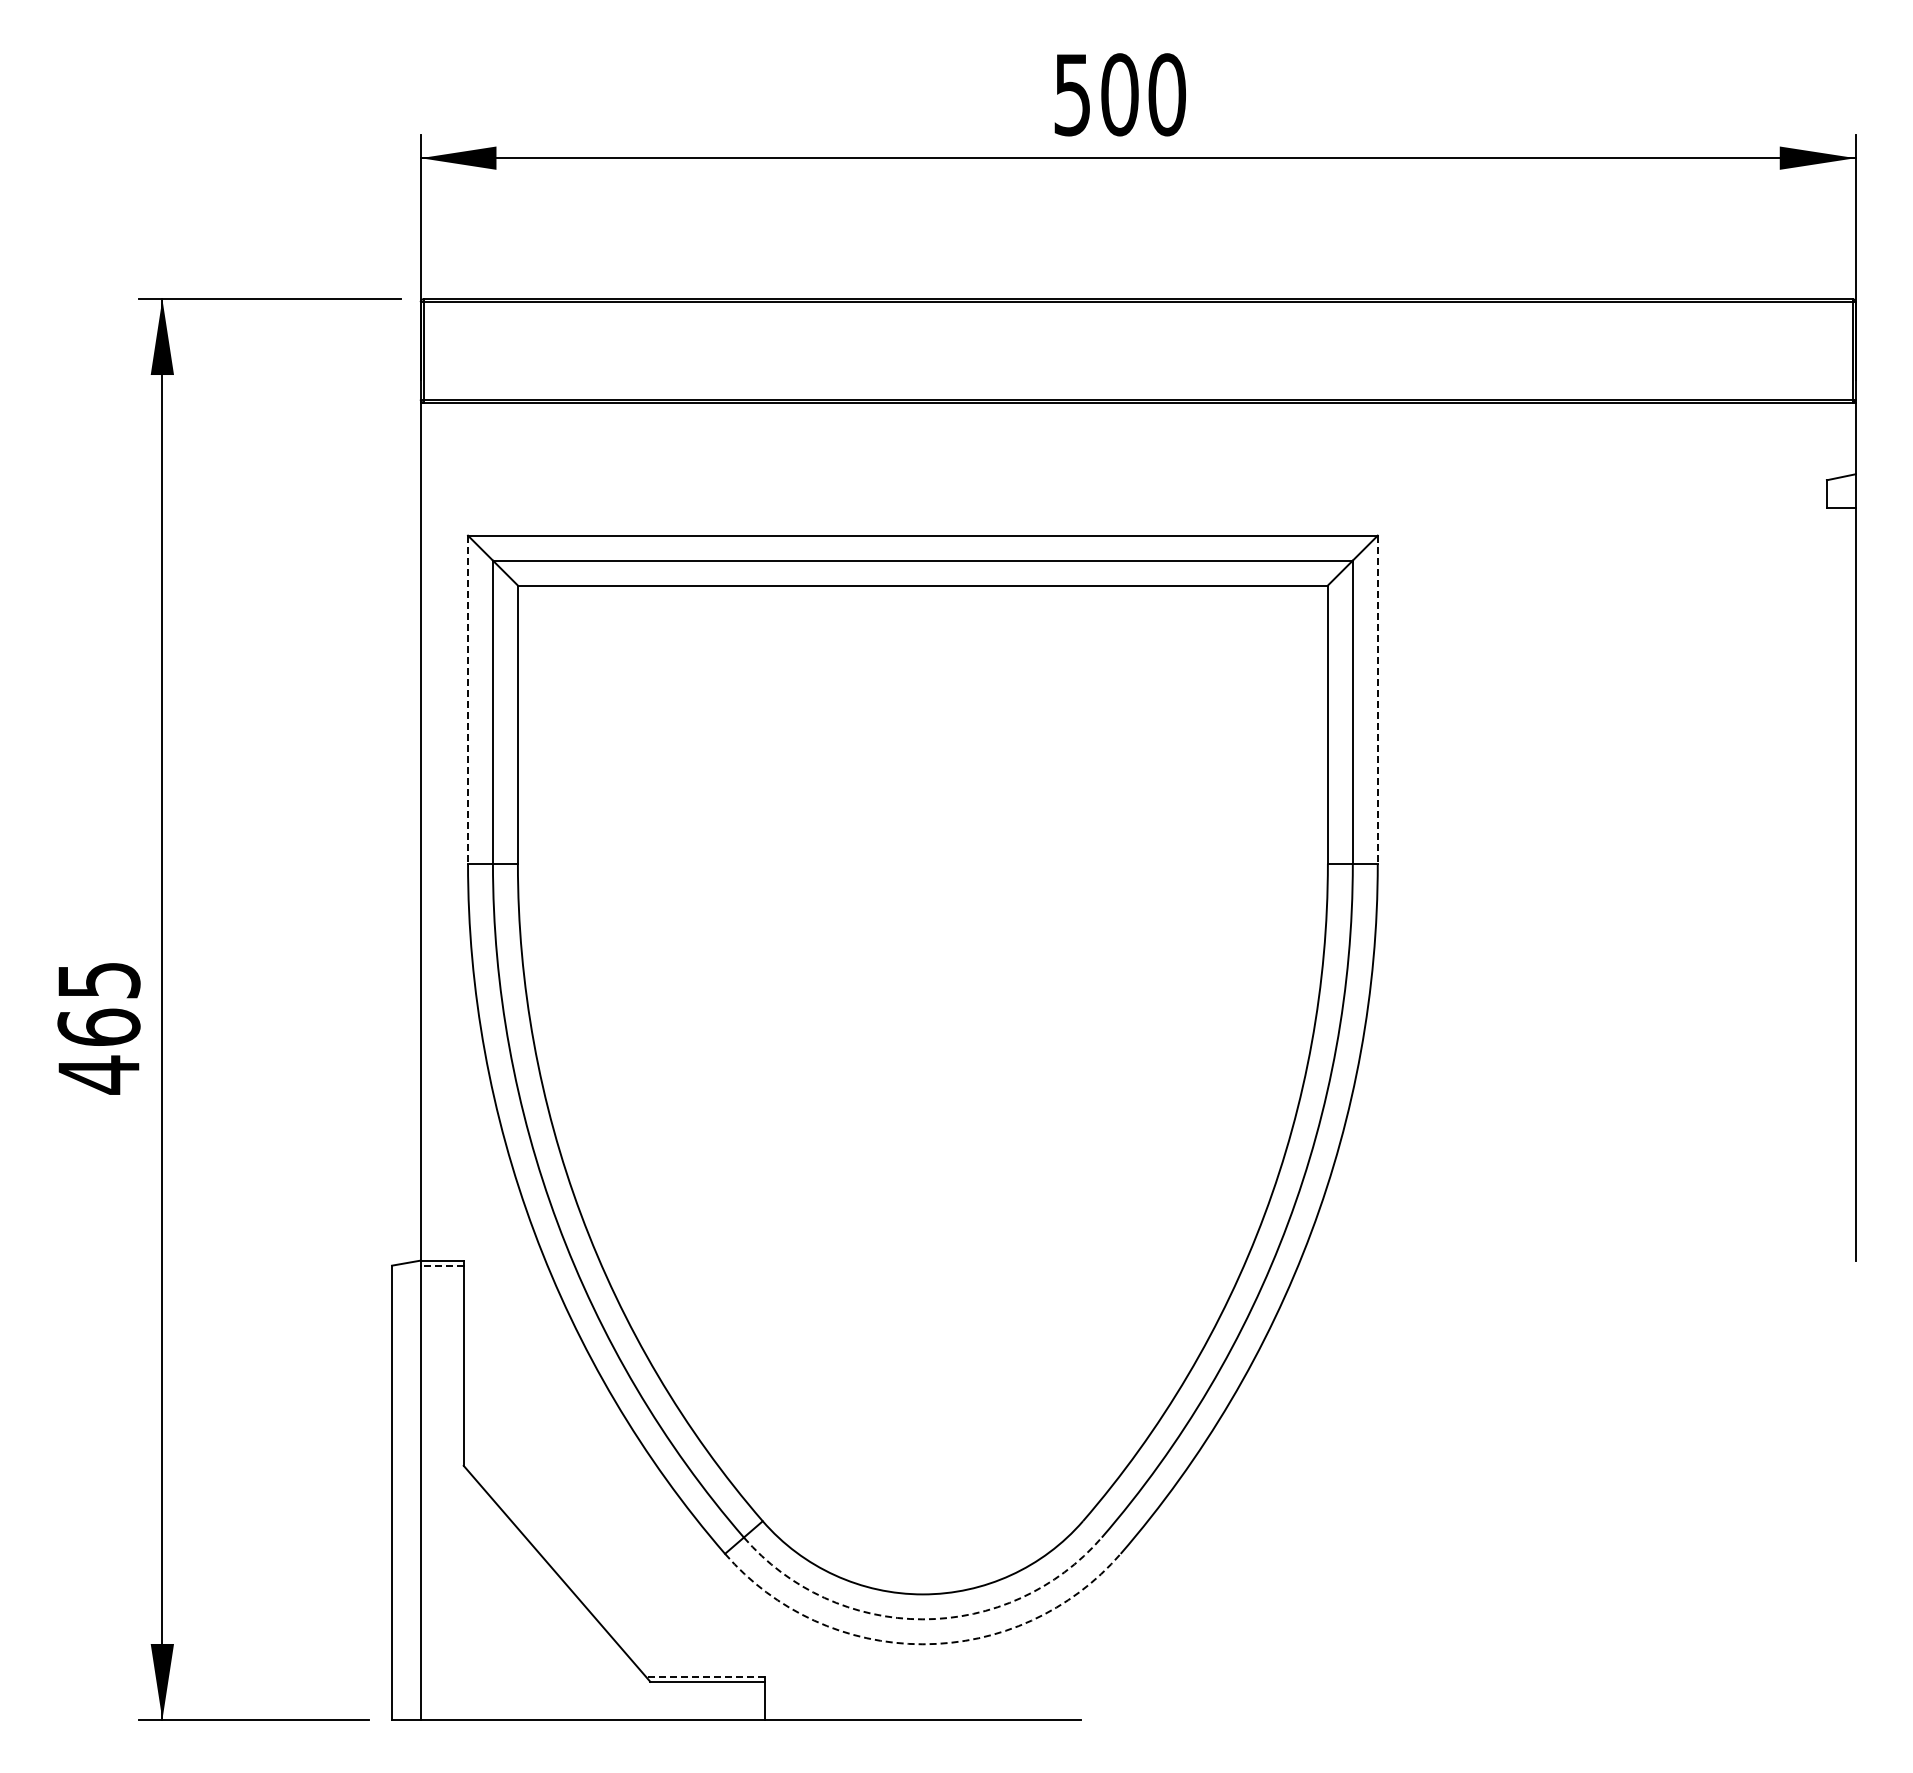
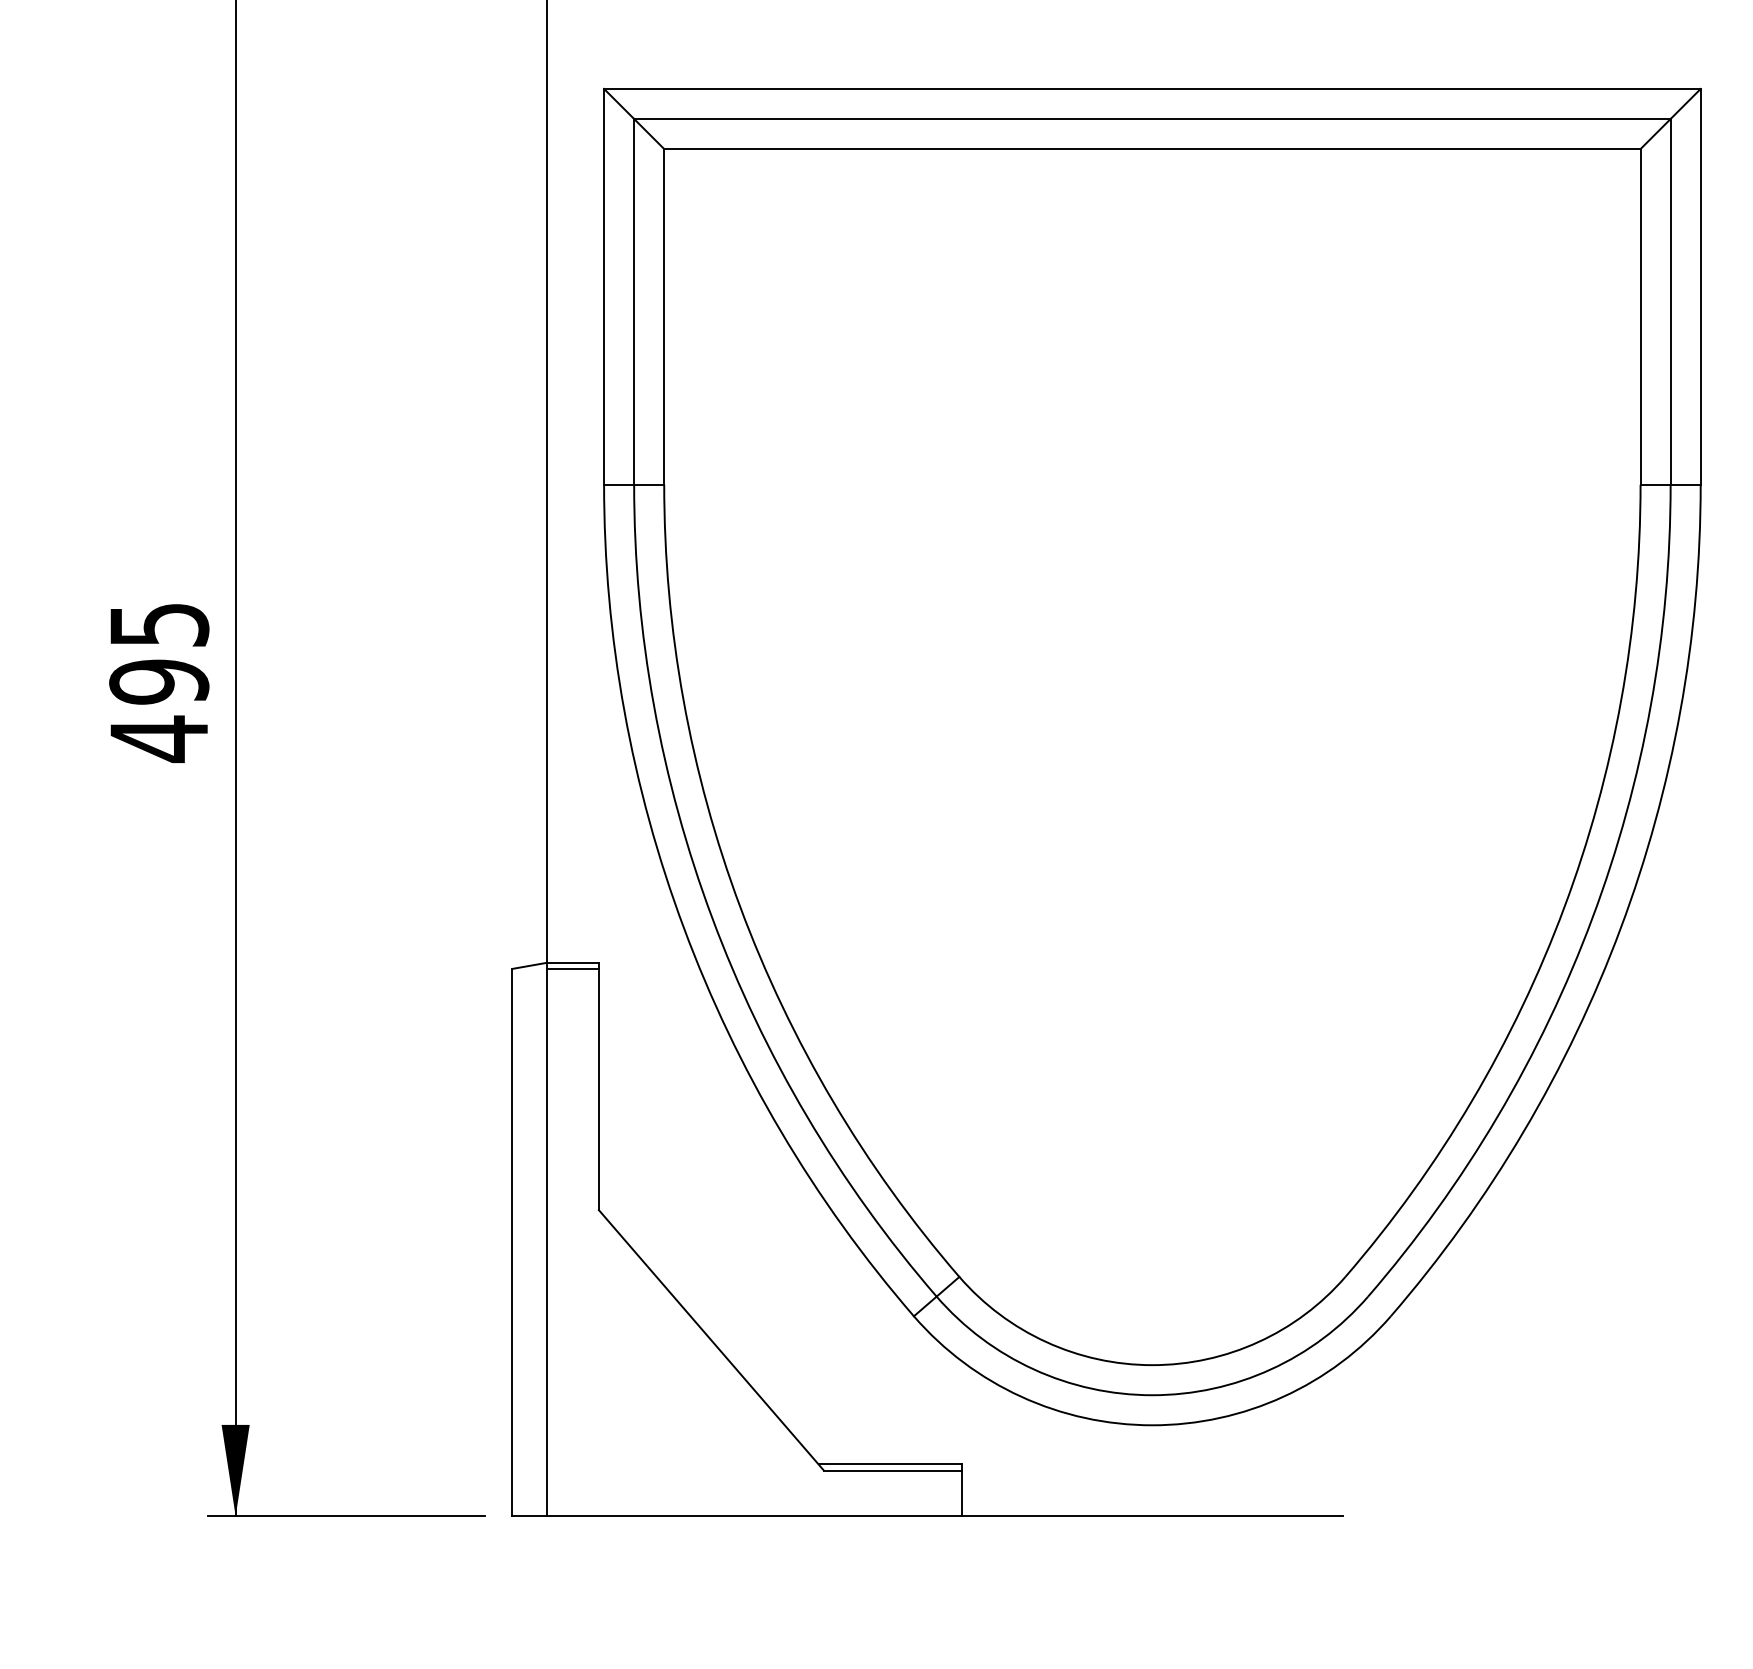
line: (468, 700) -> (604, 287), dashed -> solid
line: (1377, 700) -> (1700, 287), dashed -> solid
text: (98, 1027) -> (158, 681), 465 -> 495
line: (442, 1265) -> (573, 968), dashed -> solid
arc: (922, 1619) -> (1151, 1395), dashed -> solid
arc: (922, 1644) -> (1151, 1425), dashed -> solid
line: (705, 1676) -> (890, 1464), dashed -> solid

